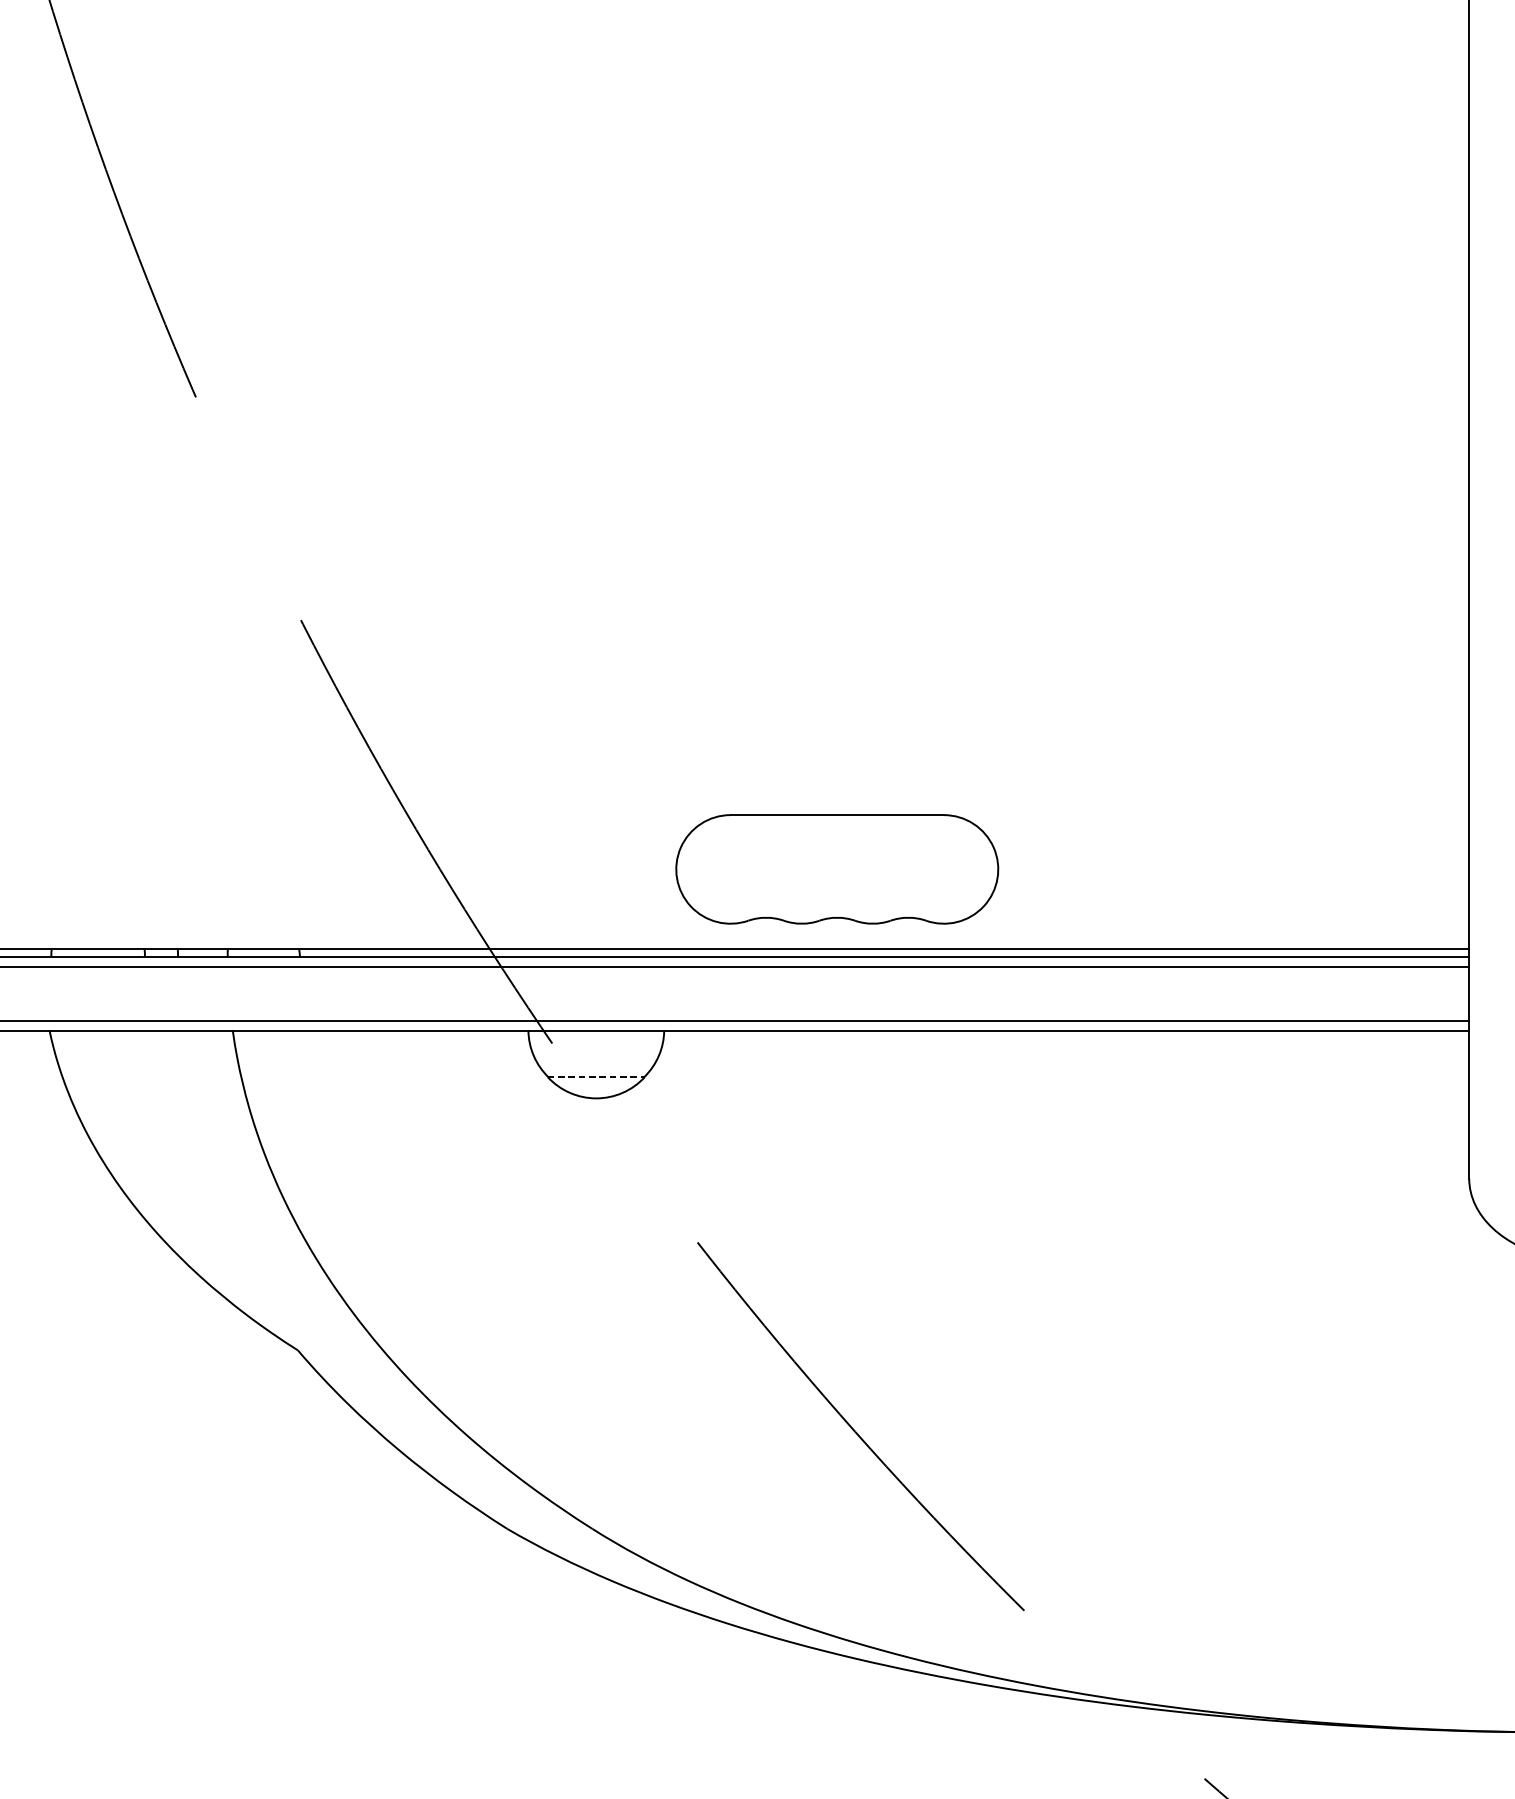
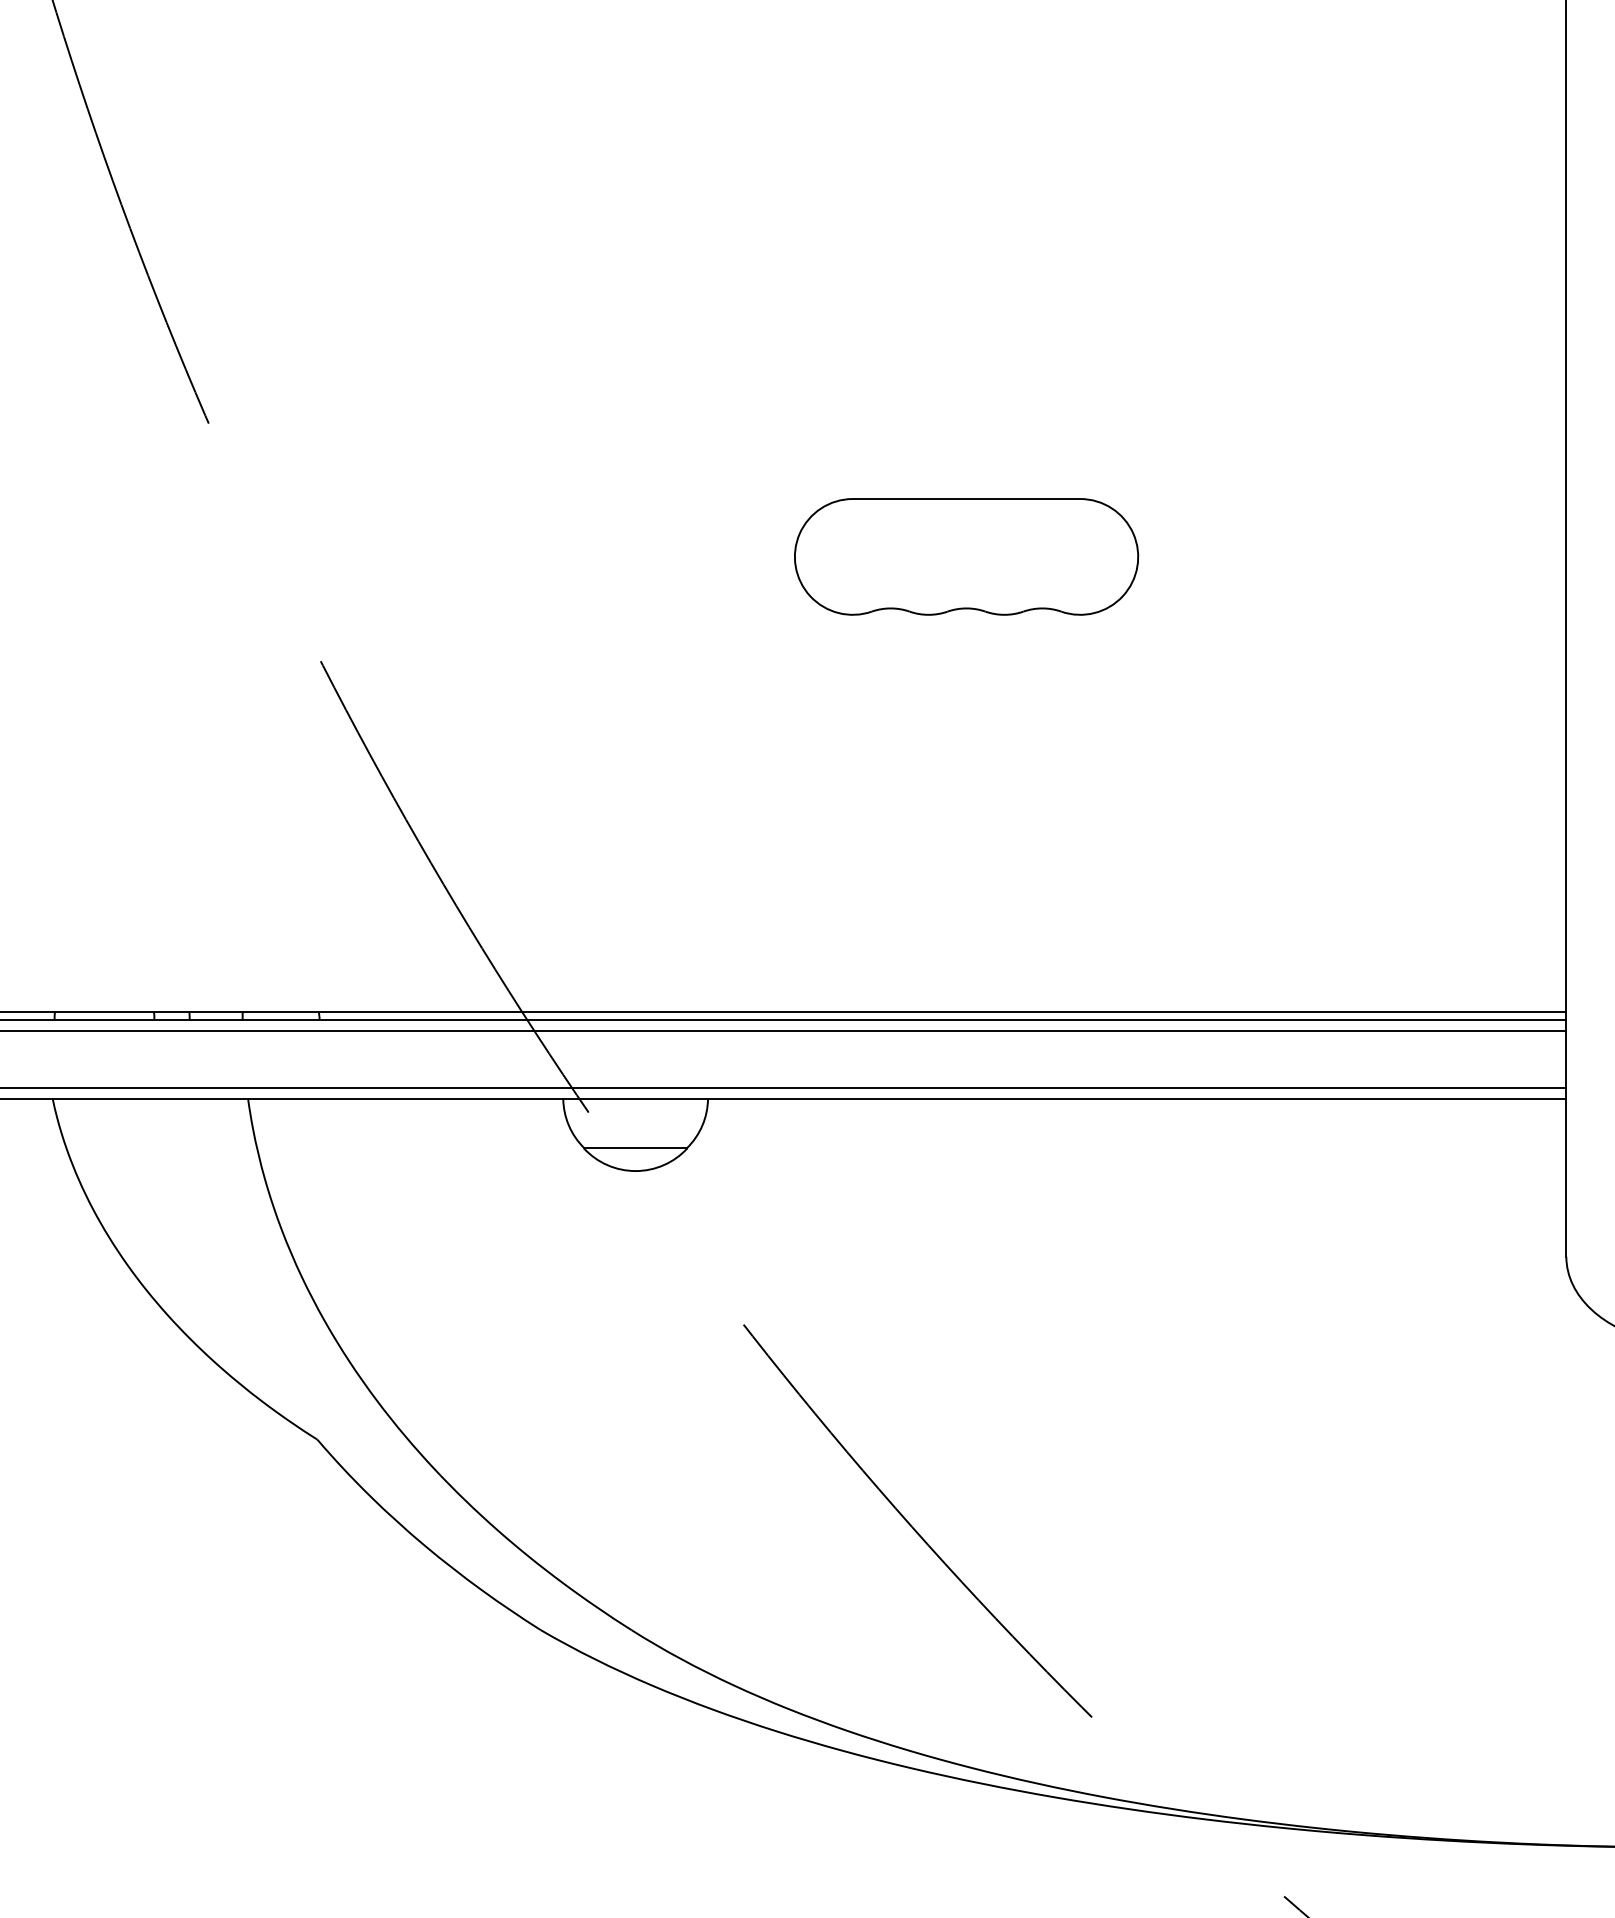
part: (837, 869) -> (966, 556), moved
line: (596, 1077) -> (635, 1148), dashed -> solid

